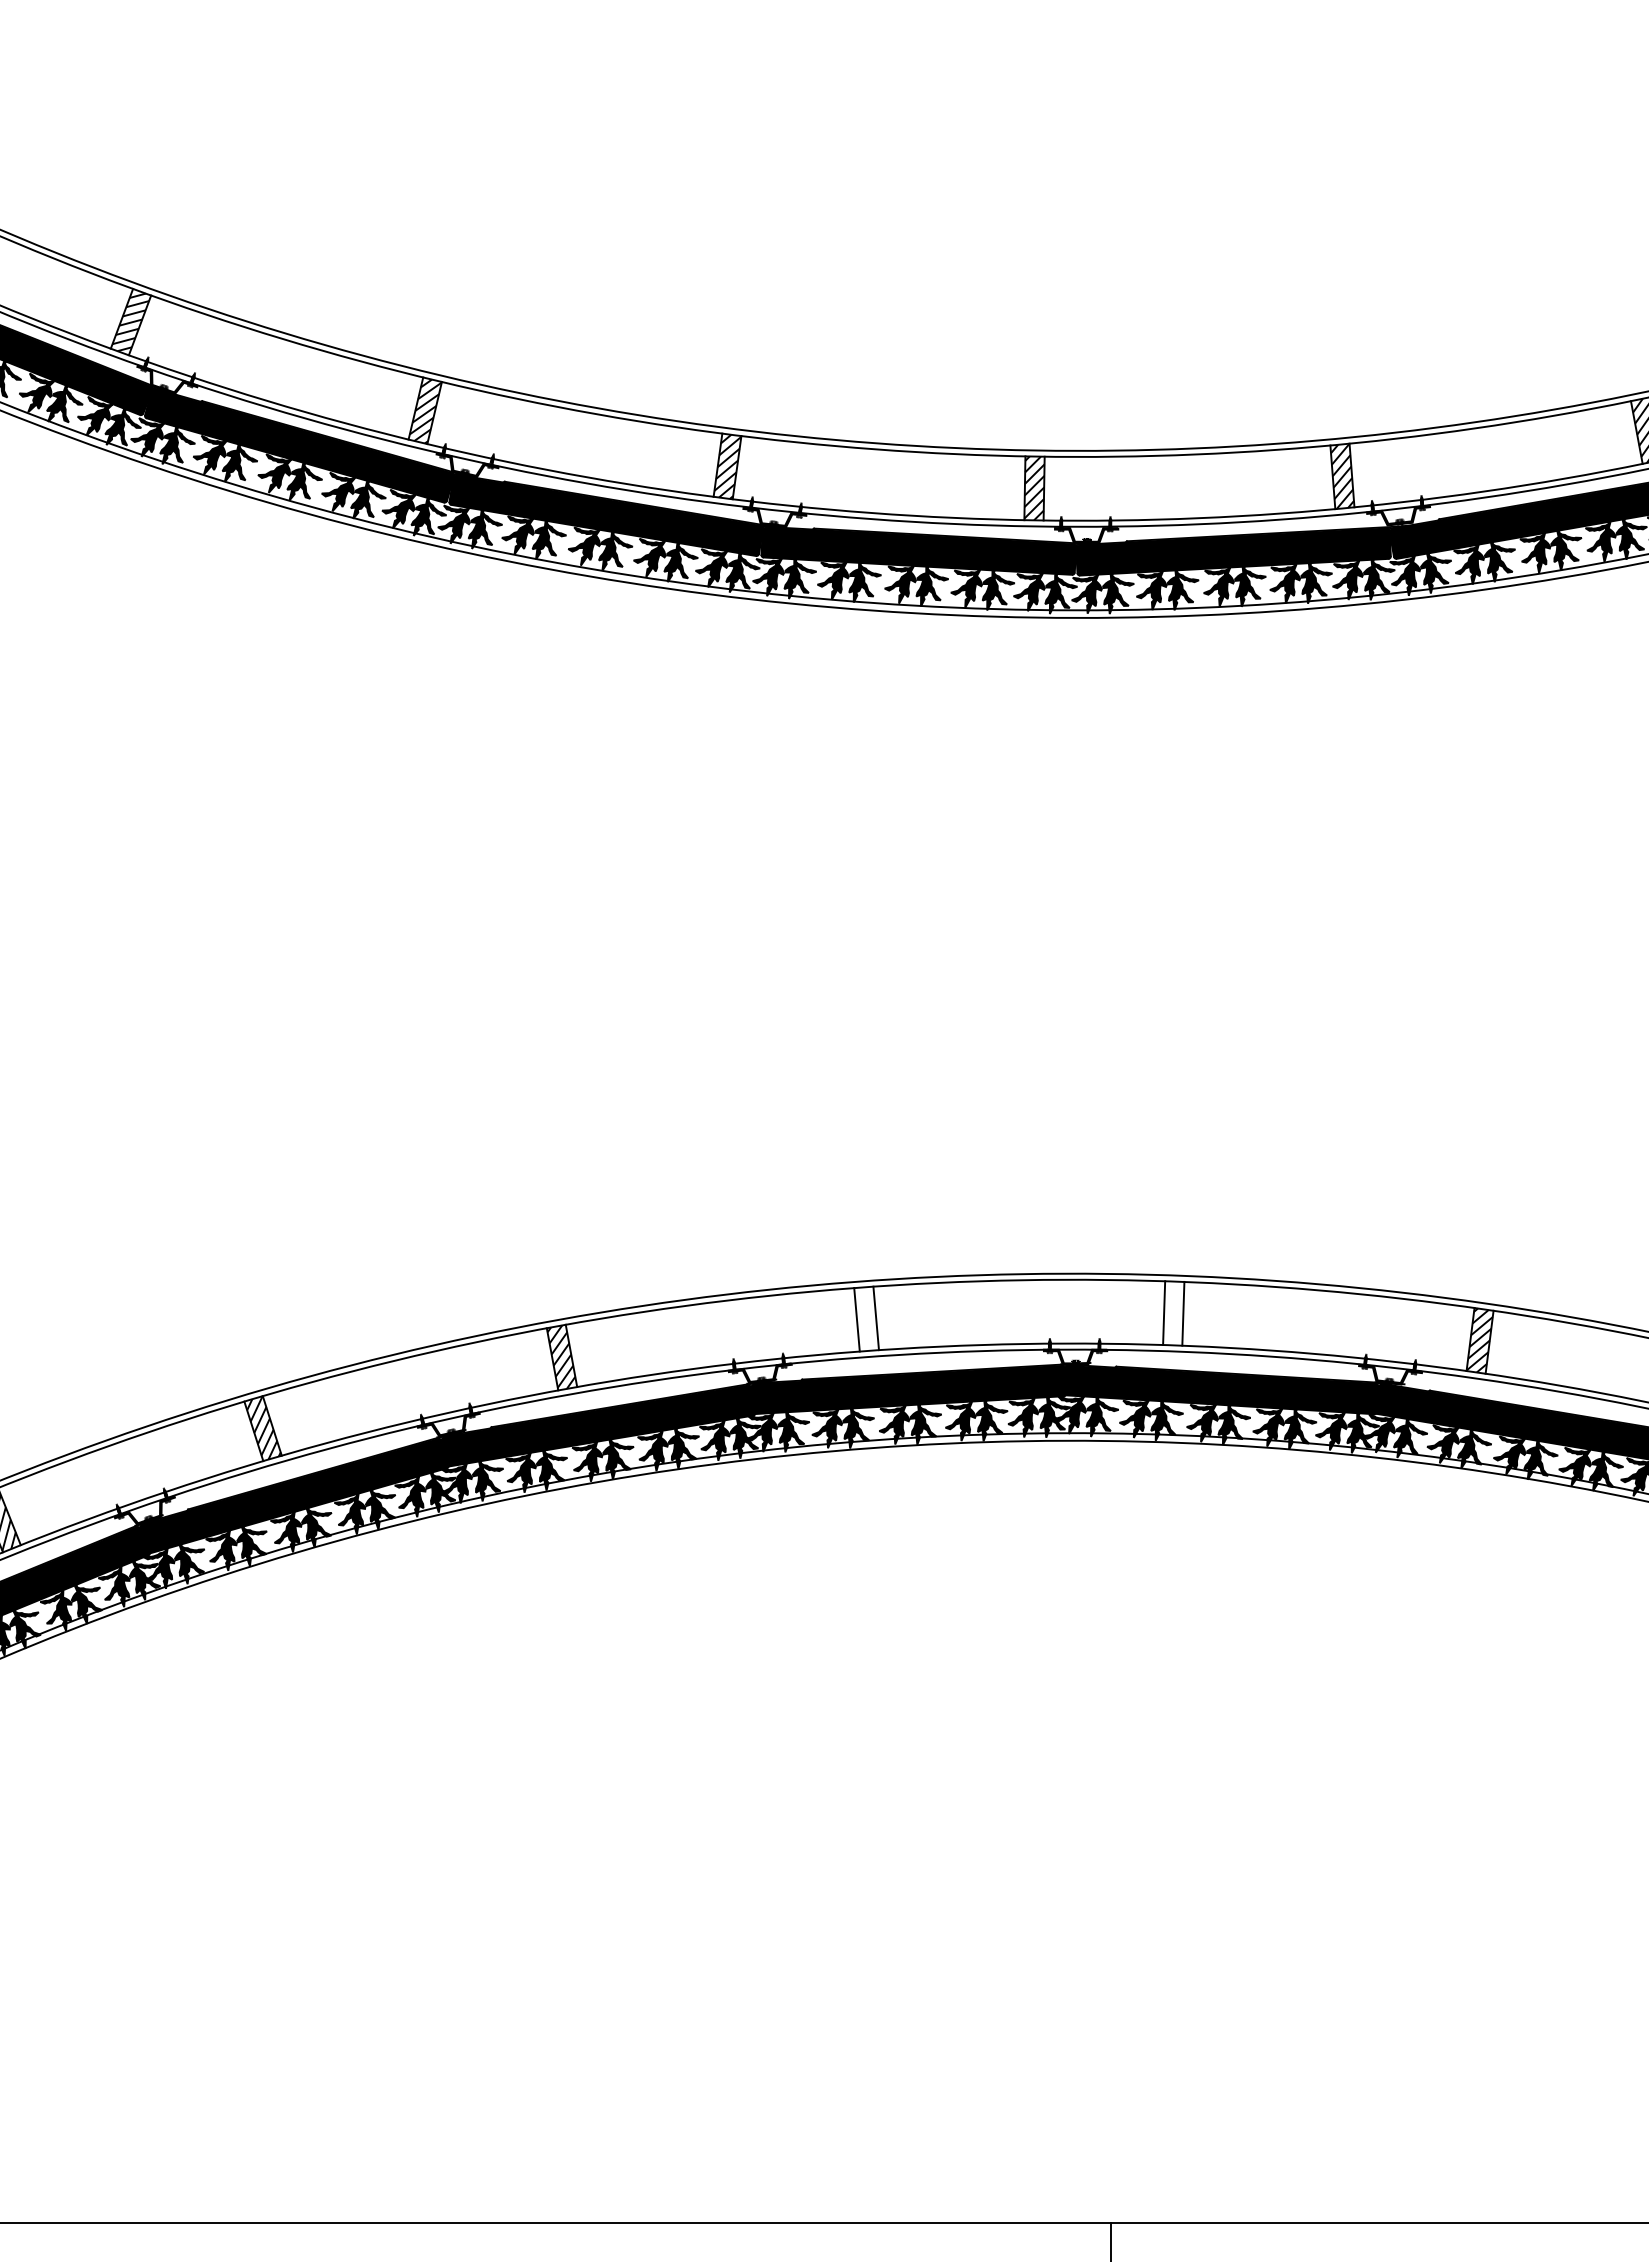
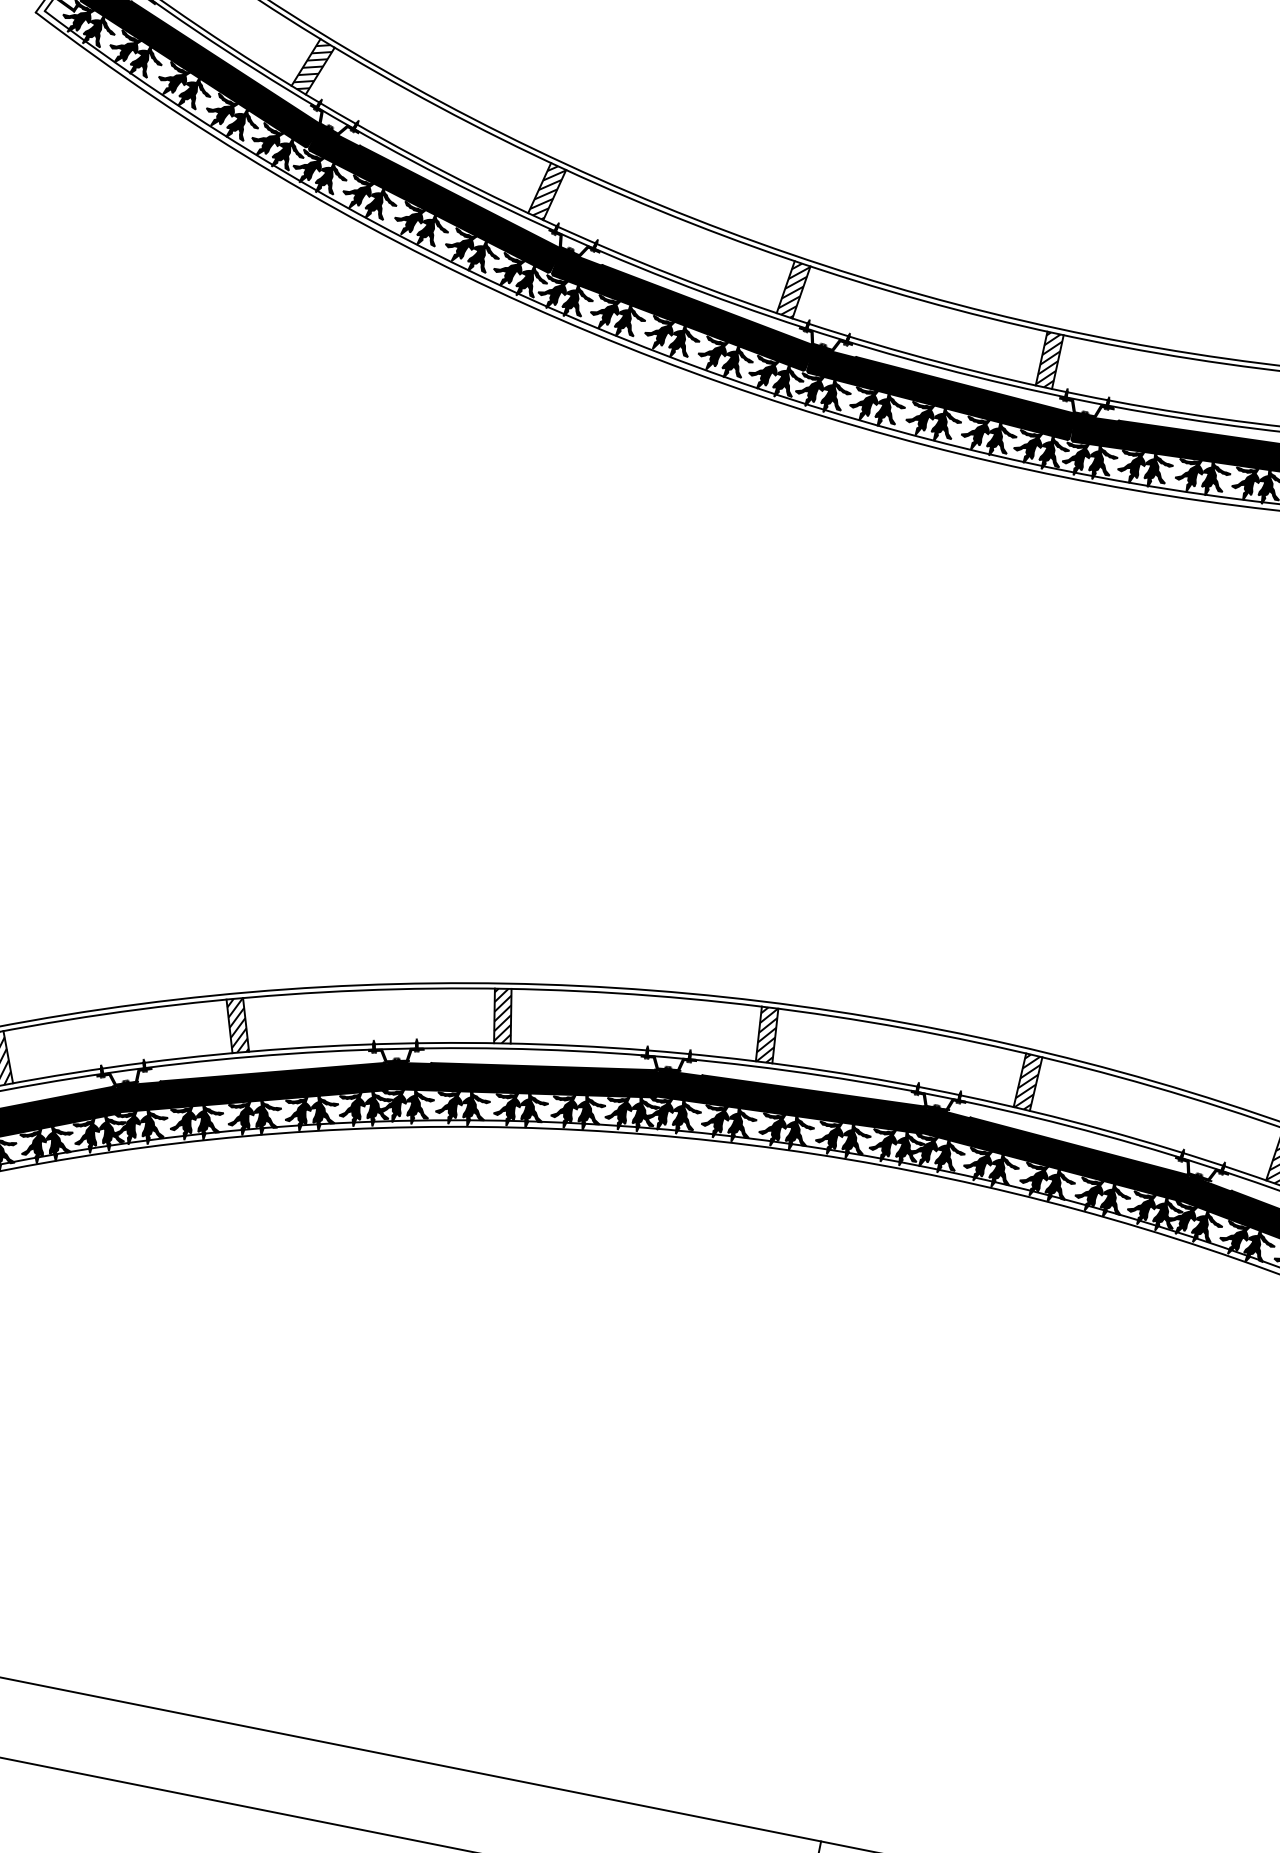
hatch: (1173, 1313) -> (1027, 1082), added
hatch: (866, 1318) -> (767, 1034), added

